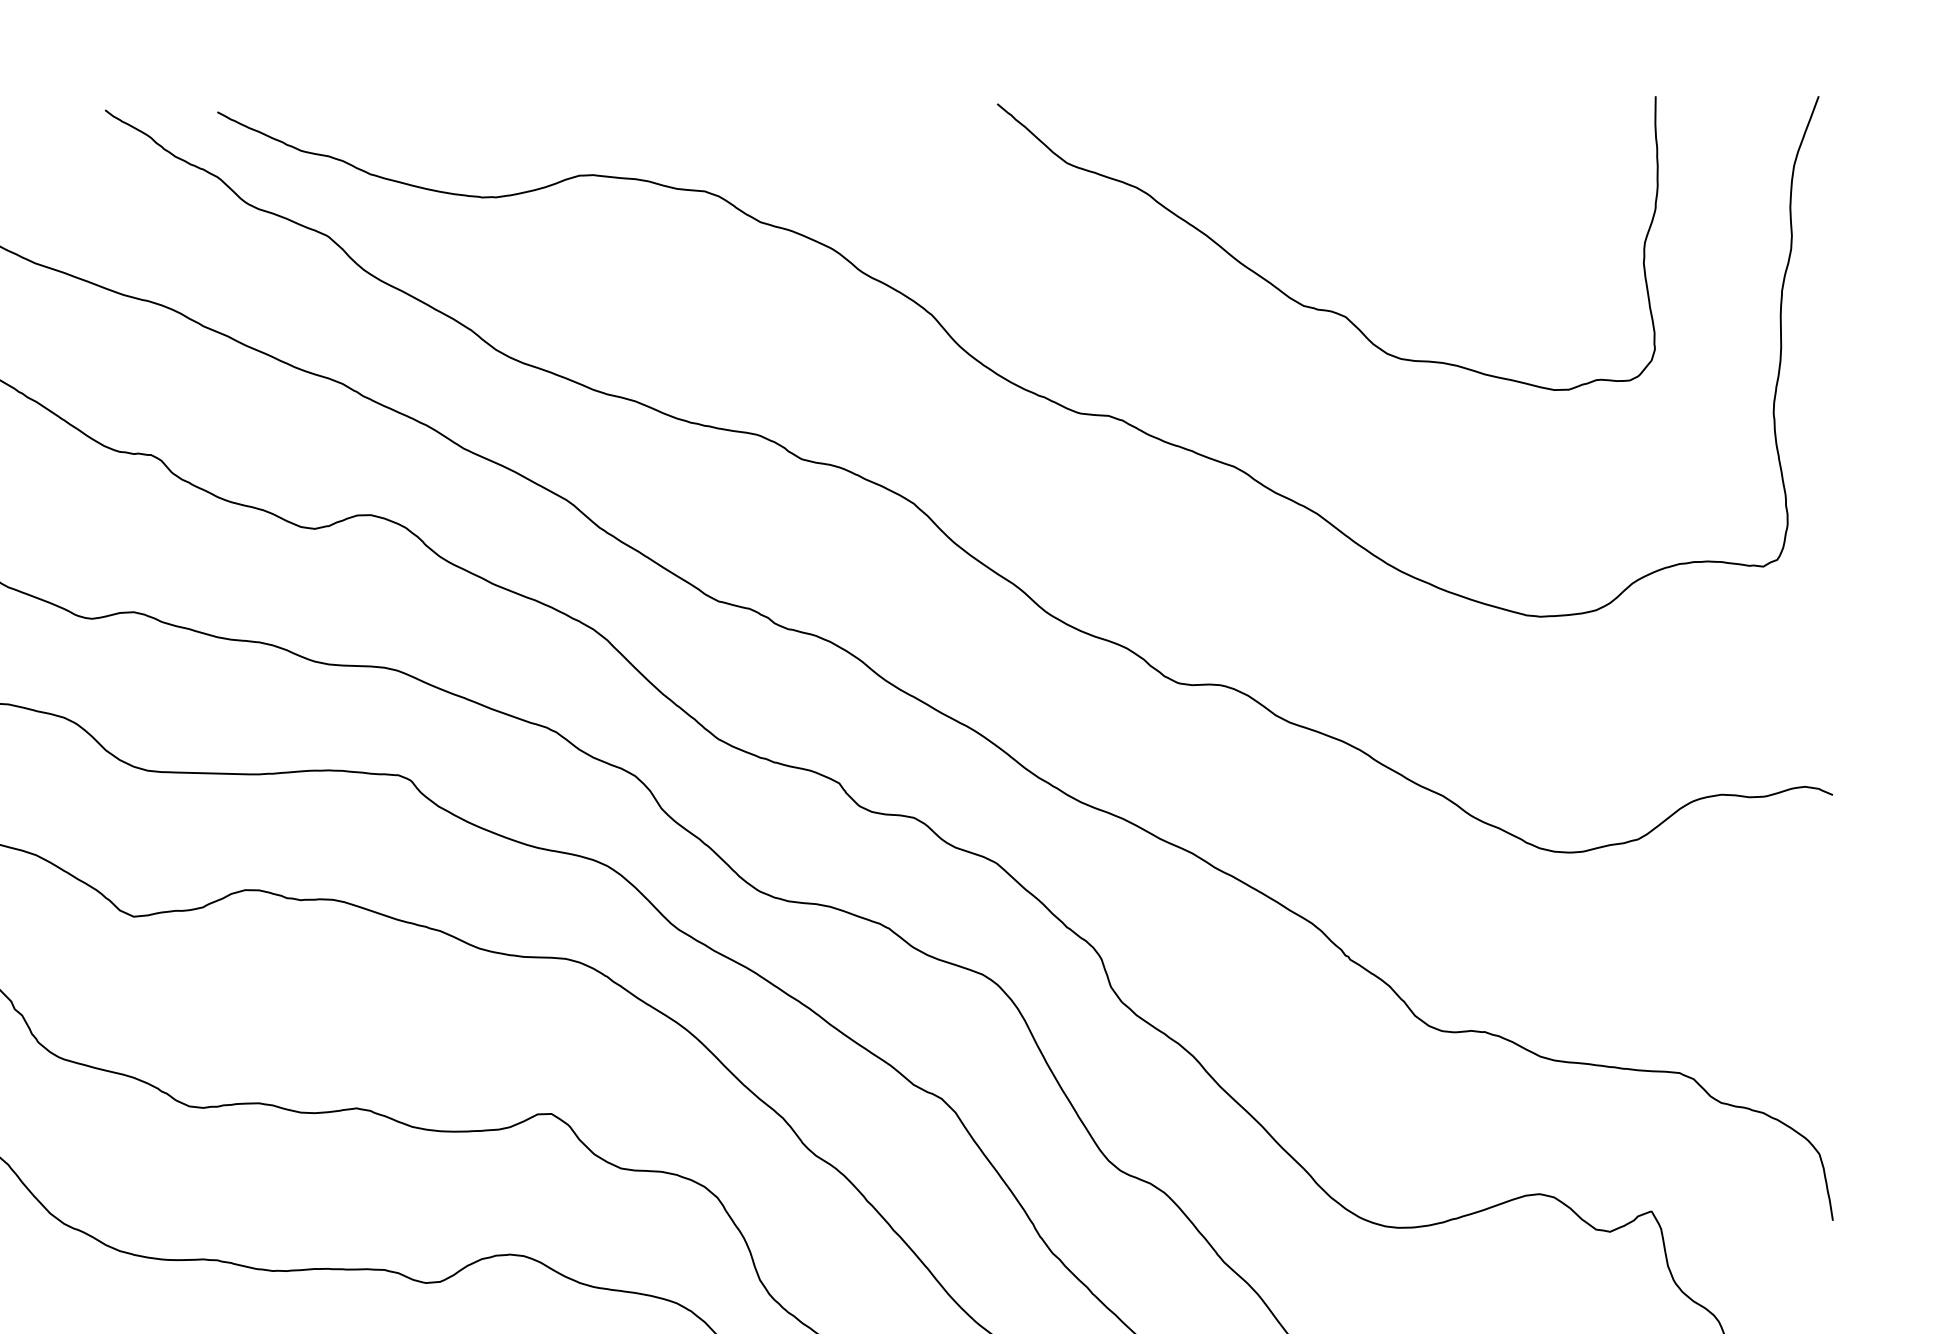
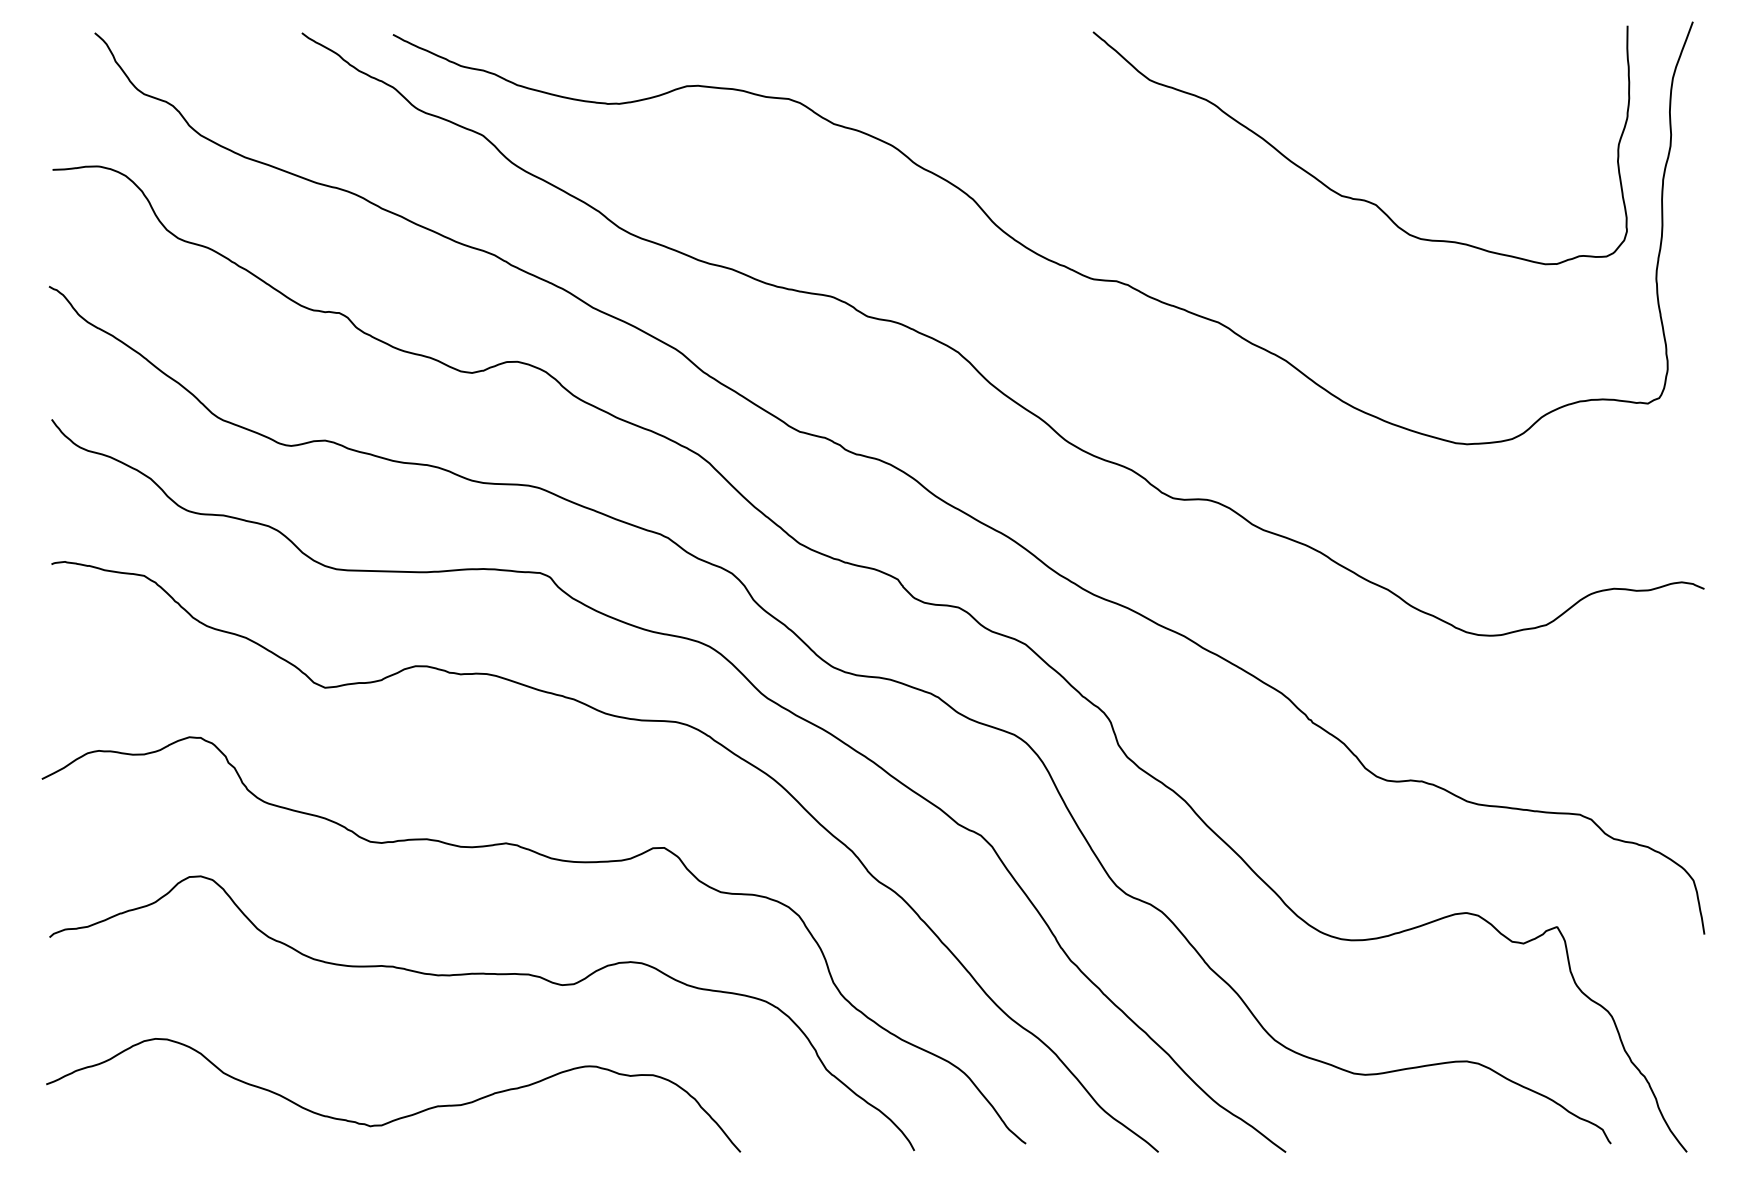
curve: (1297, 300) -> (1336, 191), moved

